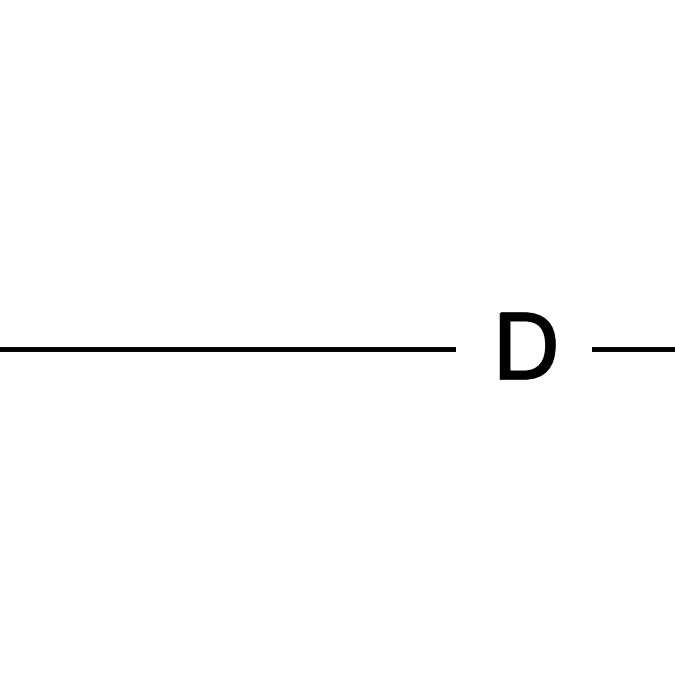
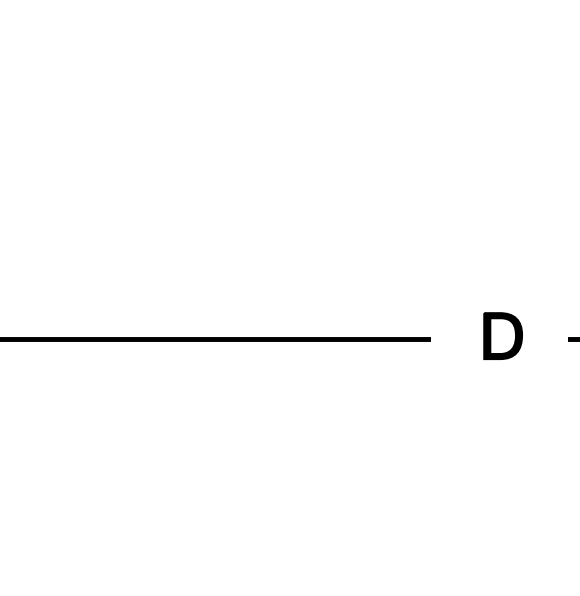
part: (527, 345) -> (502, 335), size x0.7

